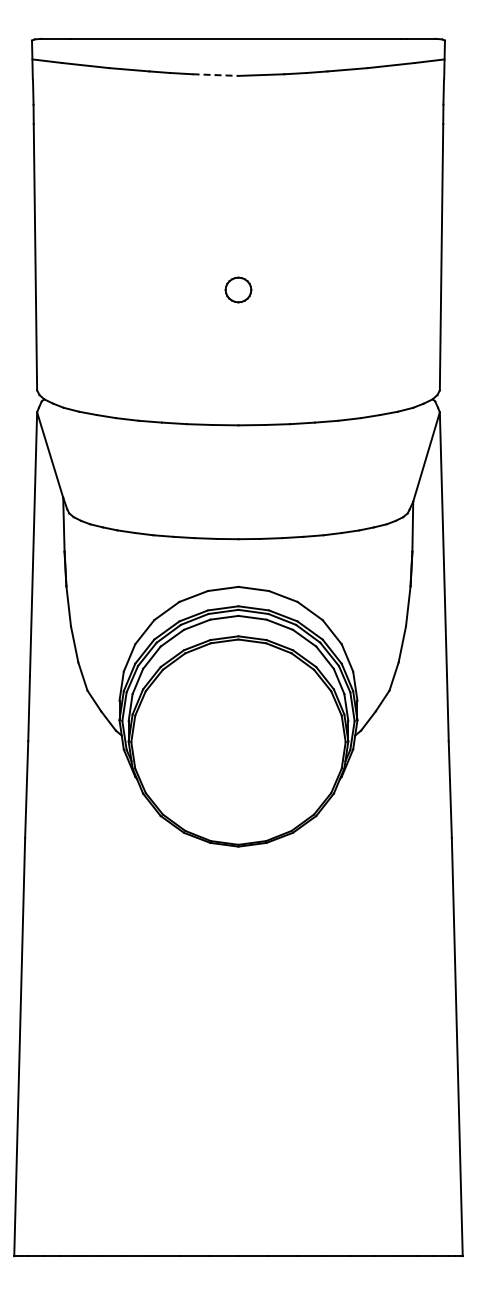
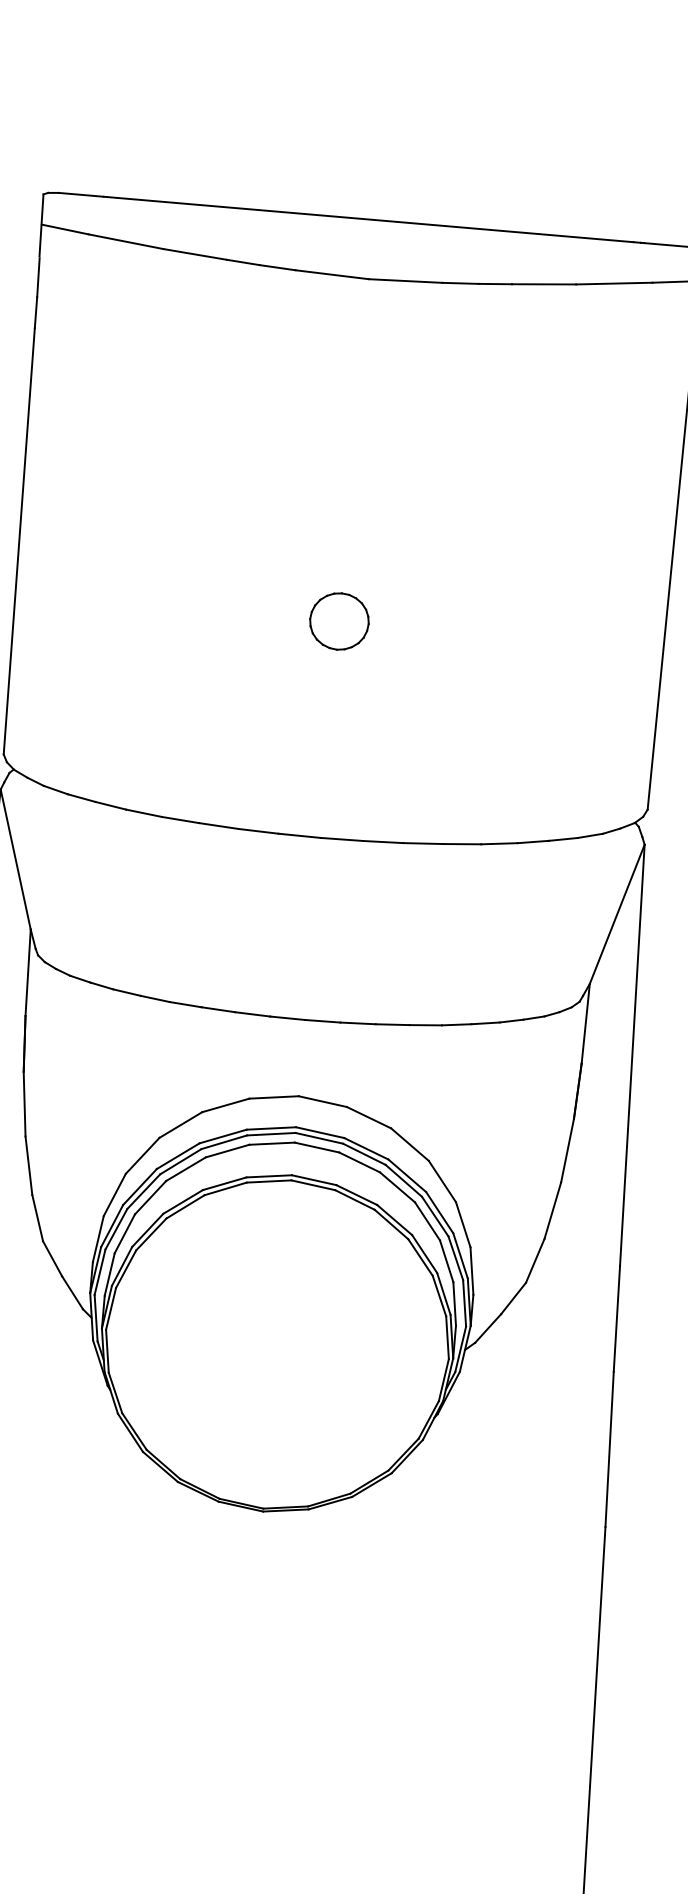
line: (215, 75) -> (332, 275), dashed -> solid
part: (238, 289) -> (339, 620), size x1.43

